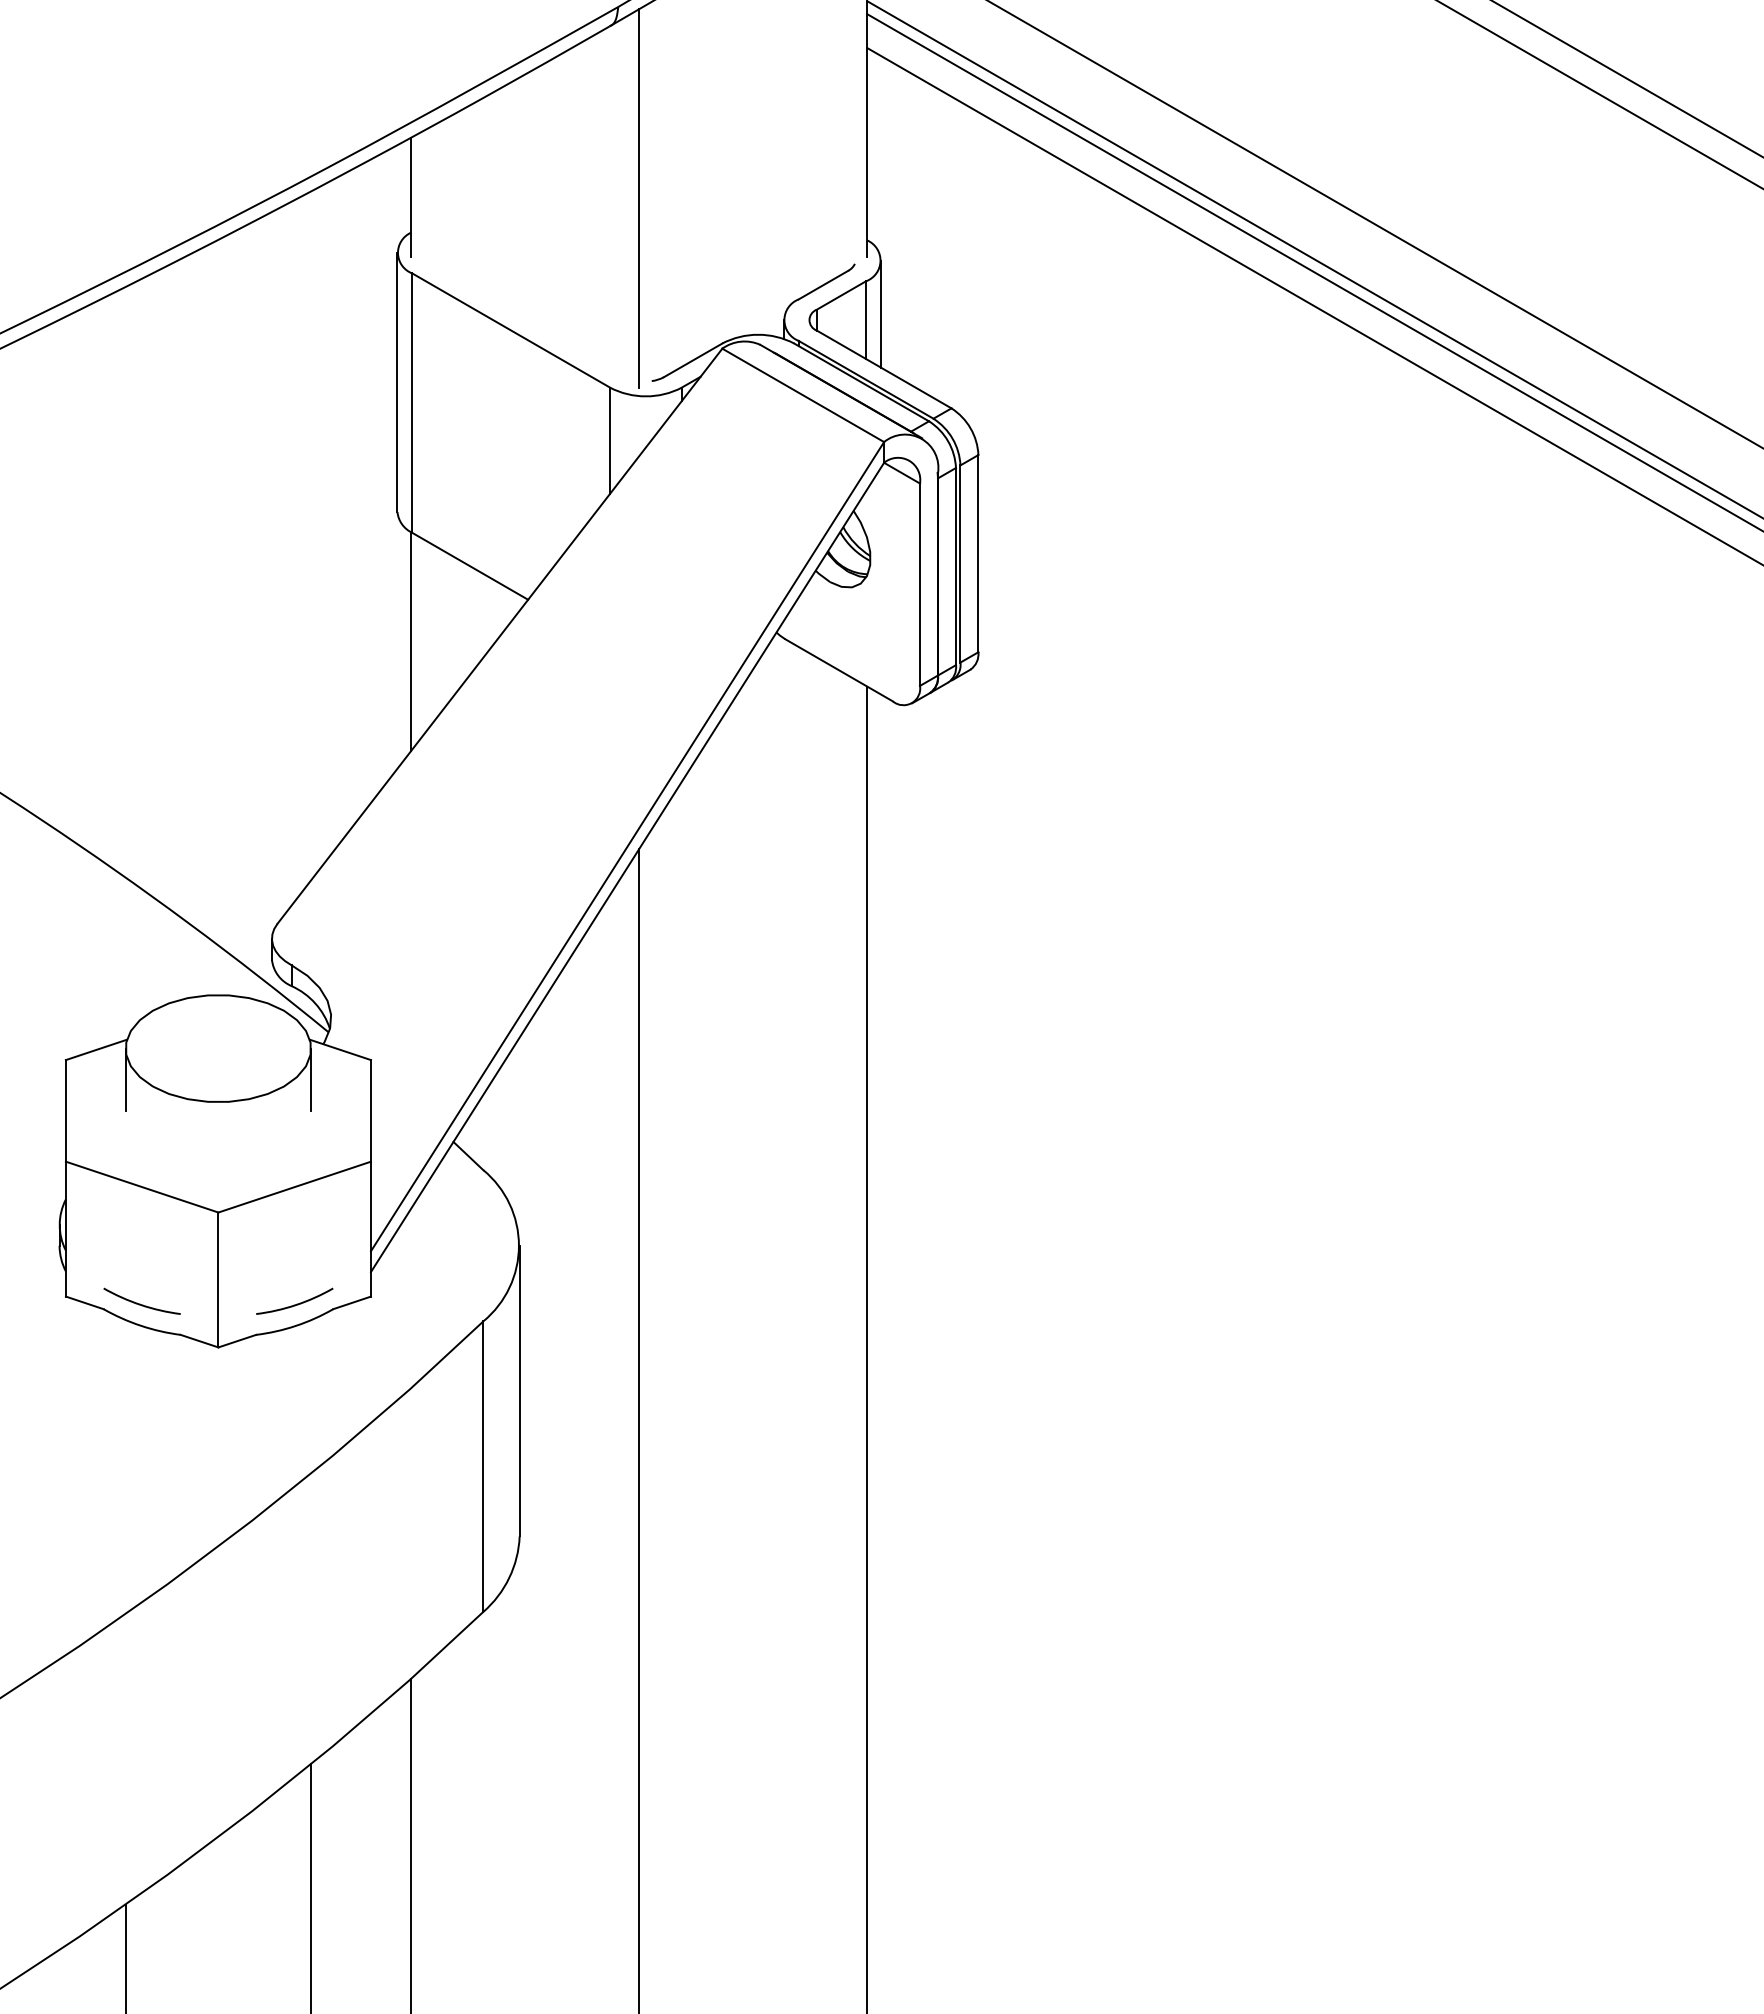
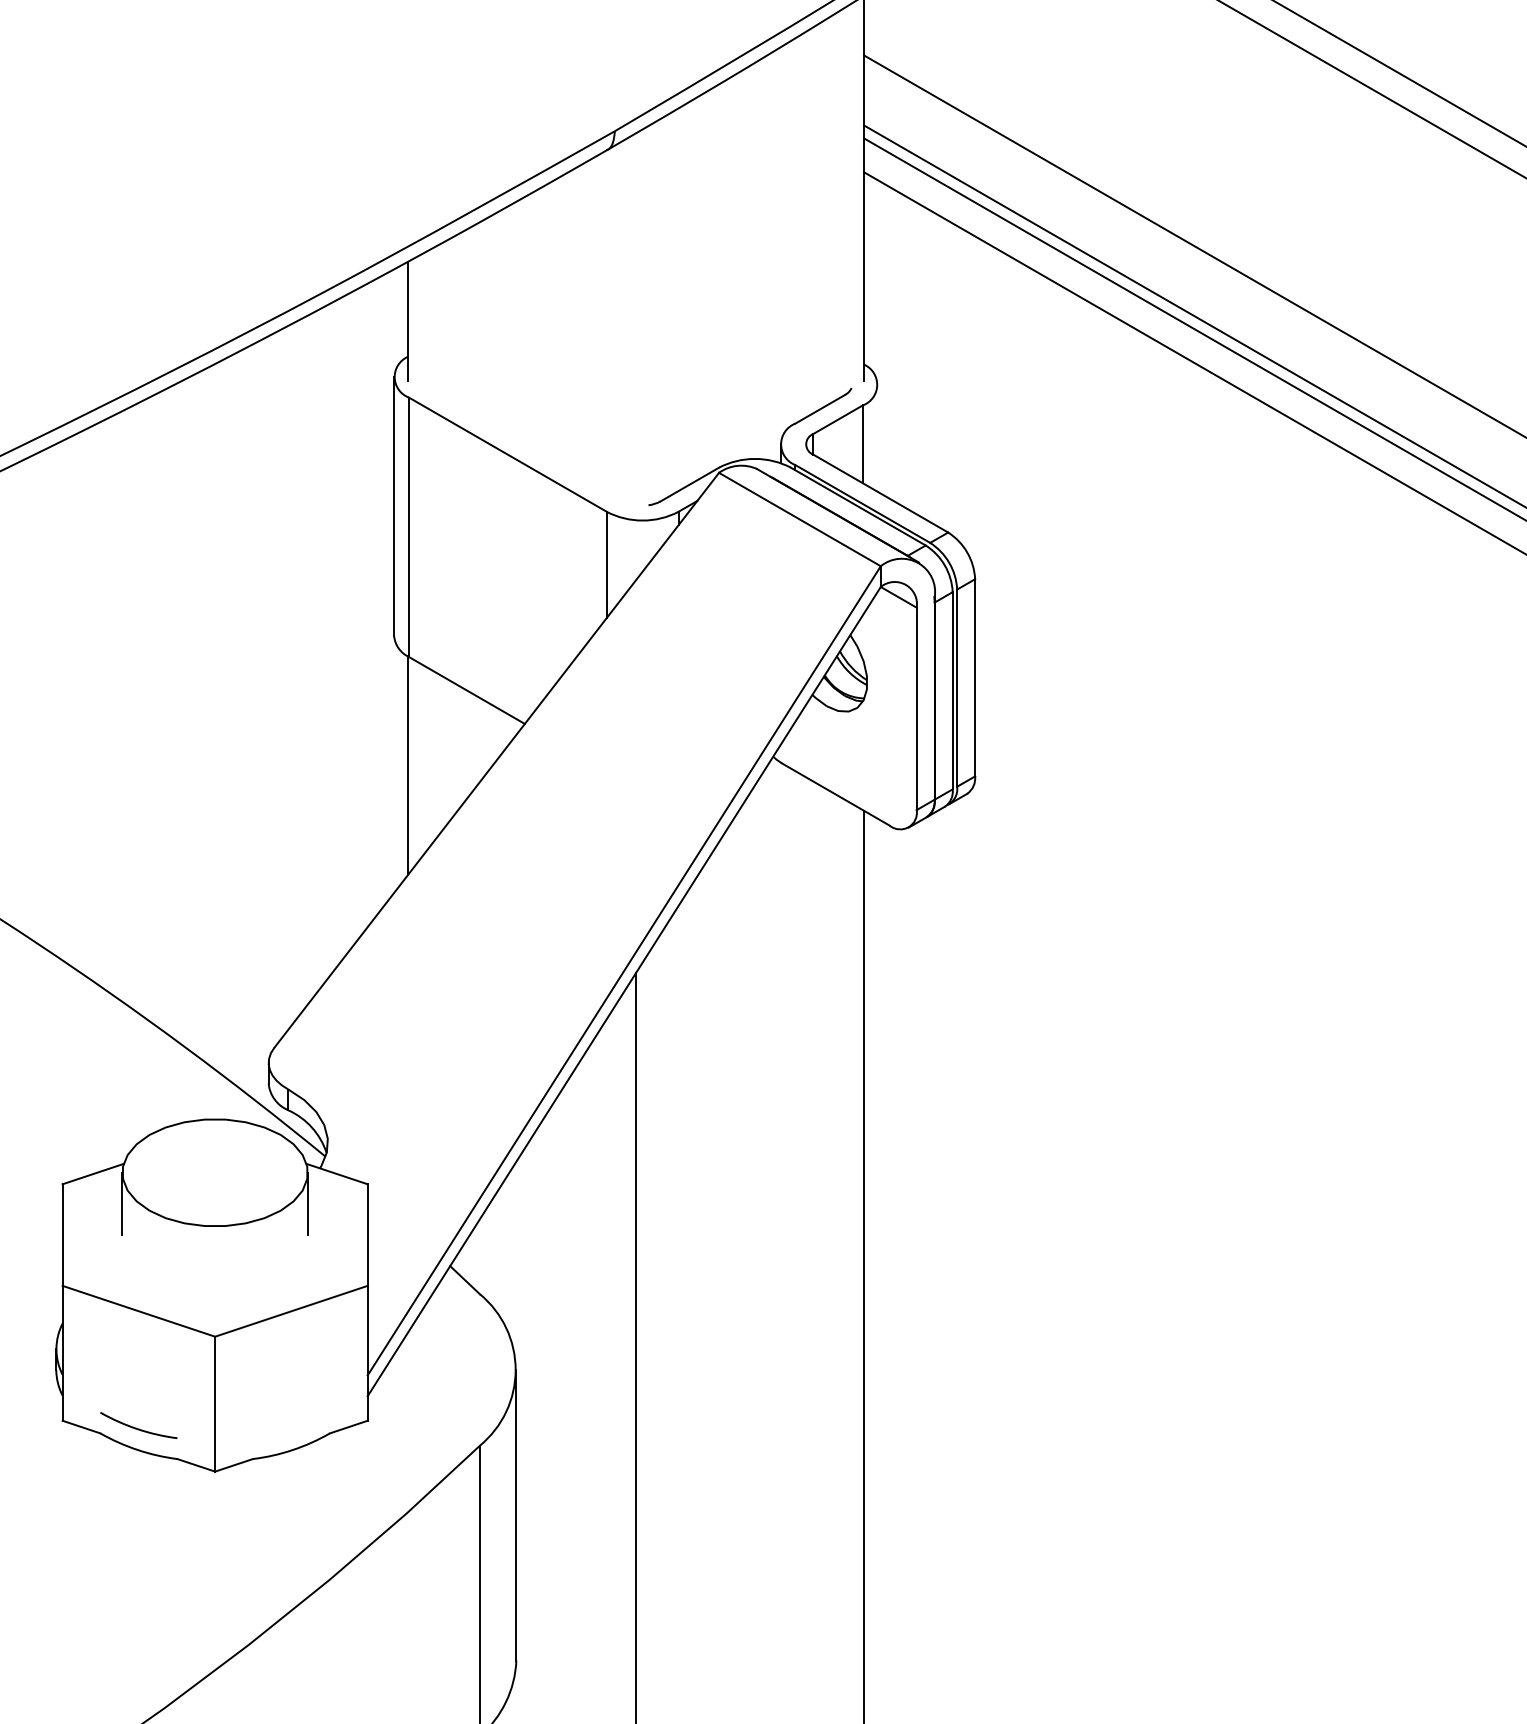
line: (639, 198) -> (636, 322), removed
line: (881, 313) -> (878, 437), removed
arc: (296, 1303) -> (293, 1427), removed

